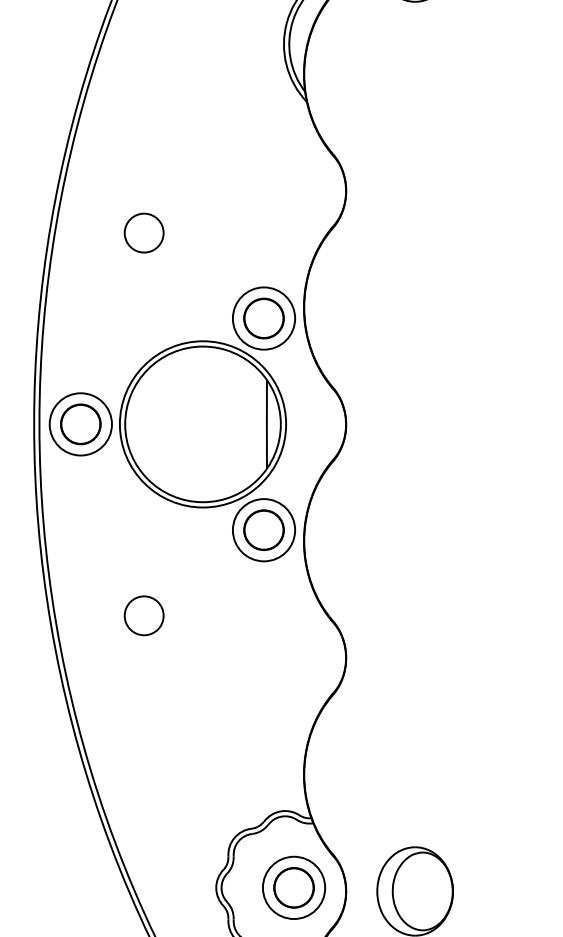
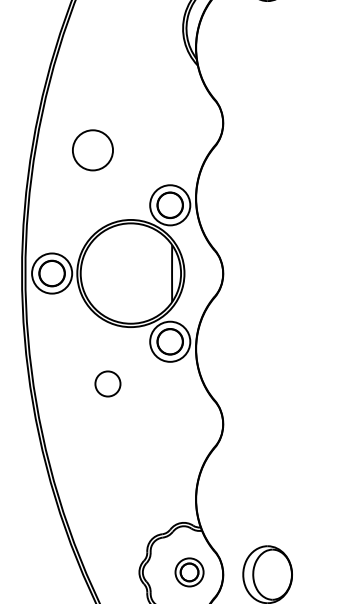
circle: (143, 231) -> (92, 149), size x1.6
circle: (143, 615) -> (107, 383), moved
part: (293, 888) -> (189, 572), size x0.7

